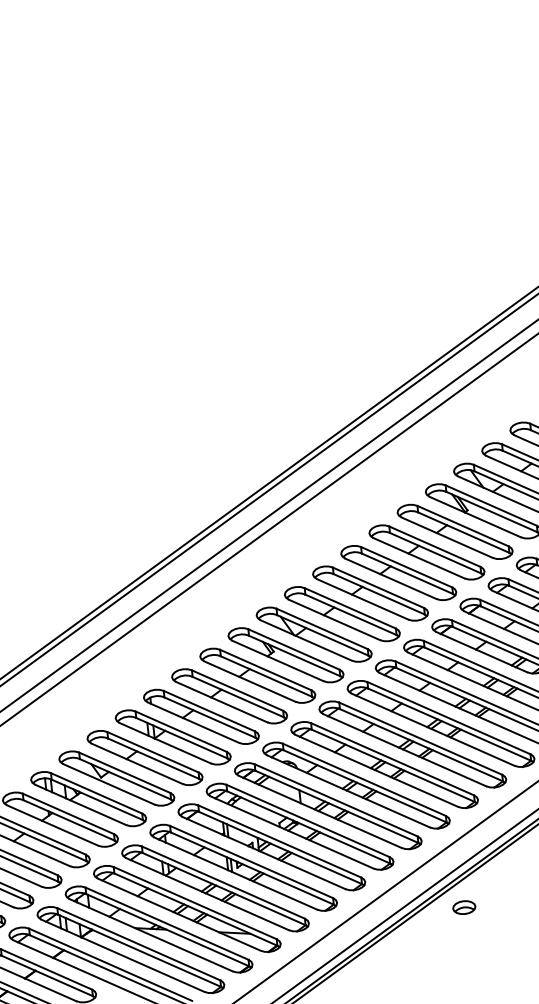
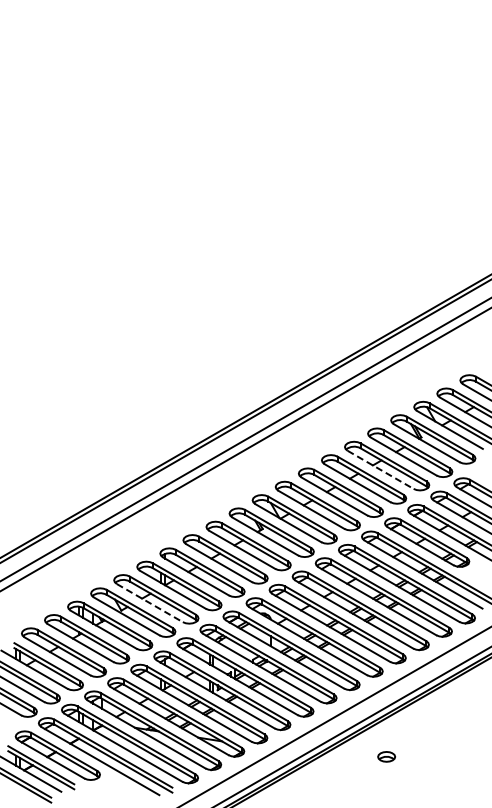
line: (420, 558) -> (381, 470), solid -> dashed
line: (138, 764) -> (150, 603), solid -> dashed
part: (464, 907) -> (386, 756), moved

